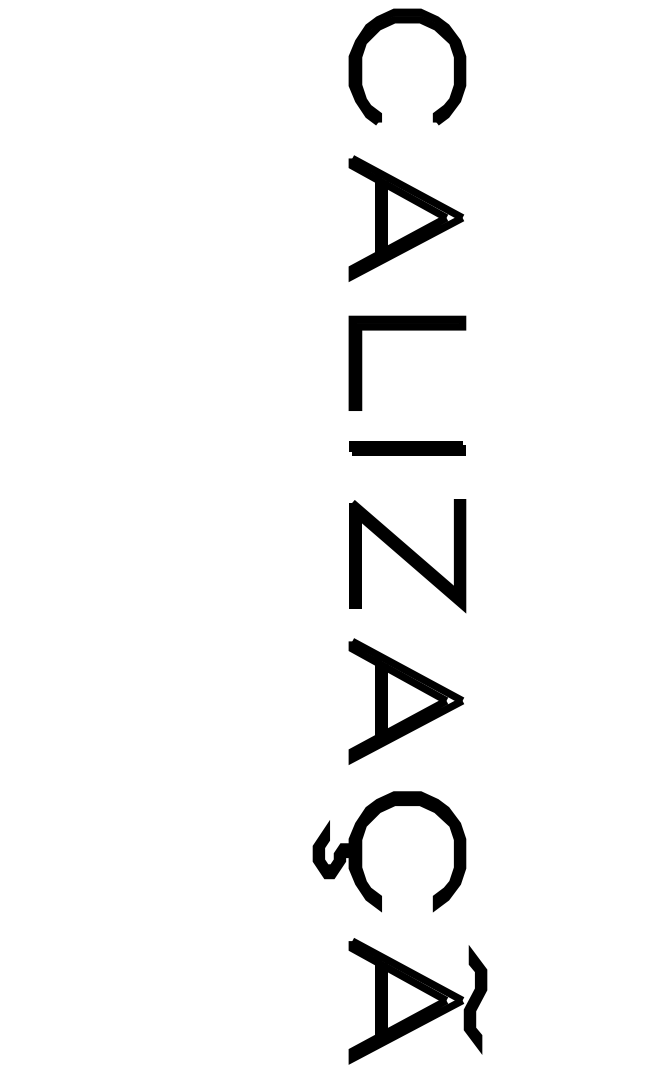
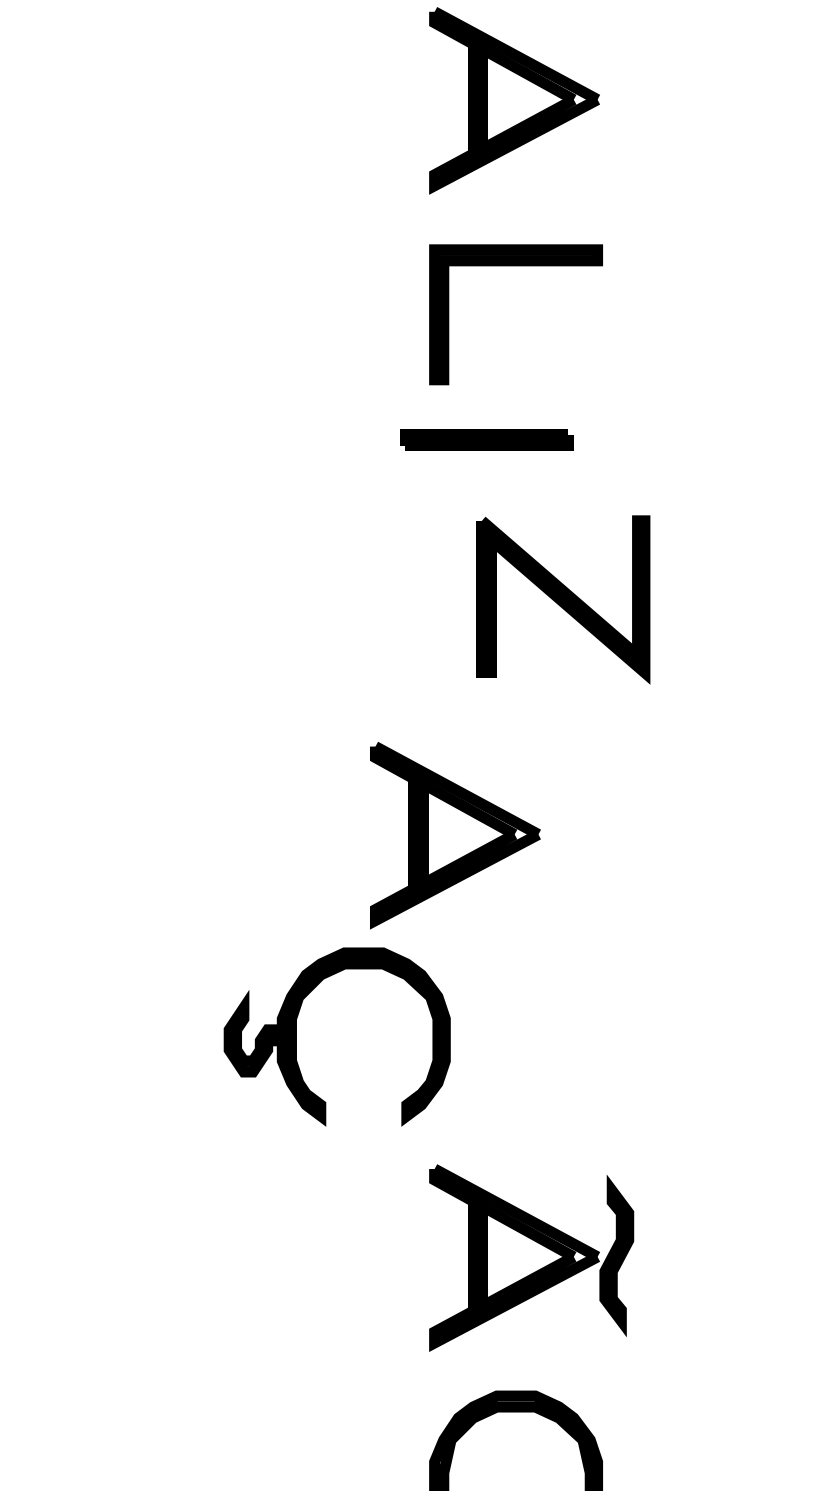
part: (407, 448) -> (486, 440), moved
part: (407, 556) -> (563, 600), moved
part: (406, 701) -> (455, 835), moved
part: (362, 851) -> (297, 1036), moved

